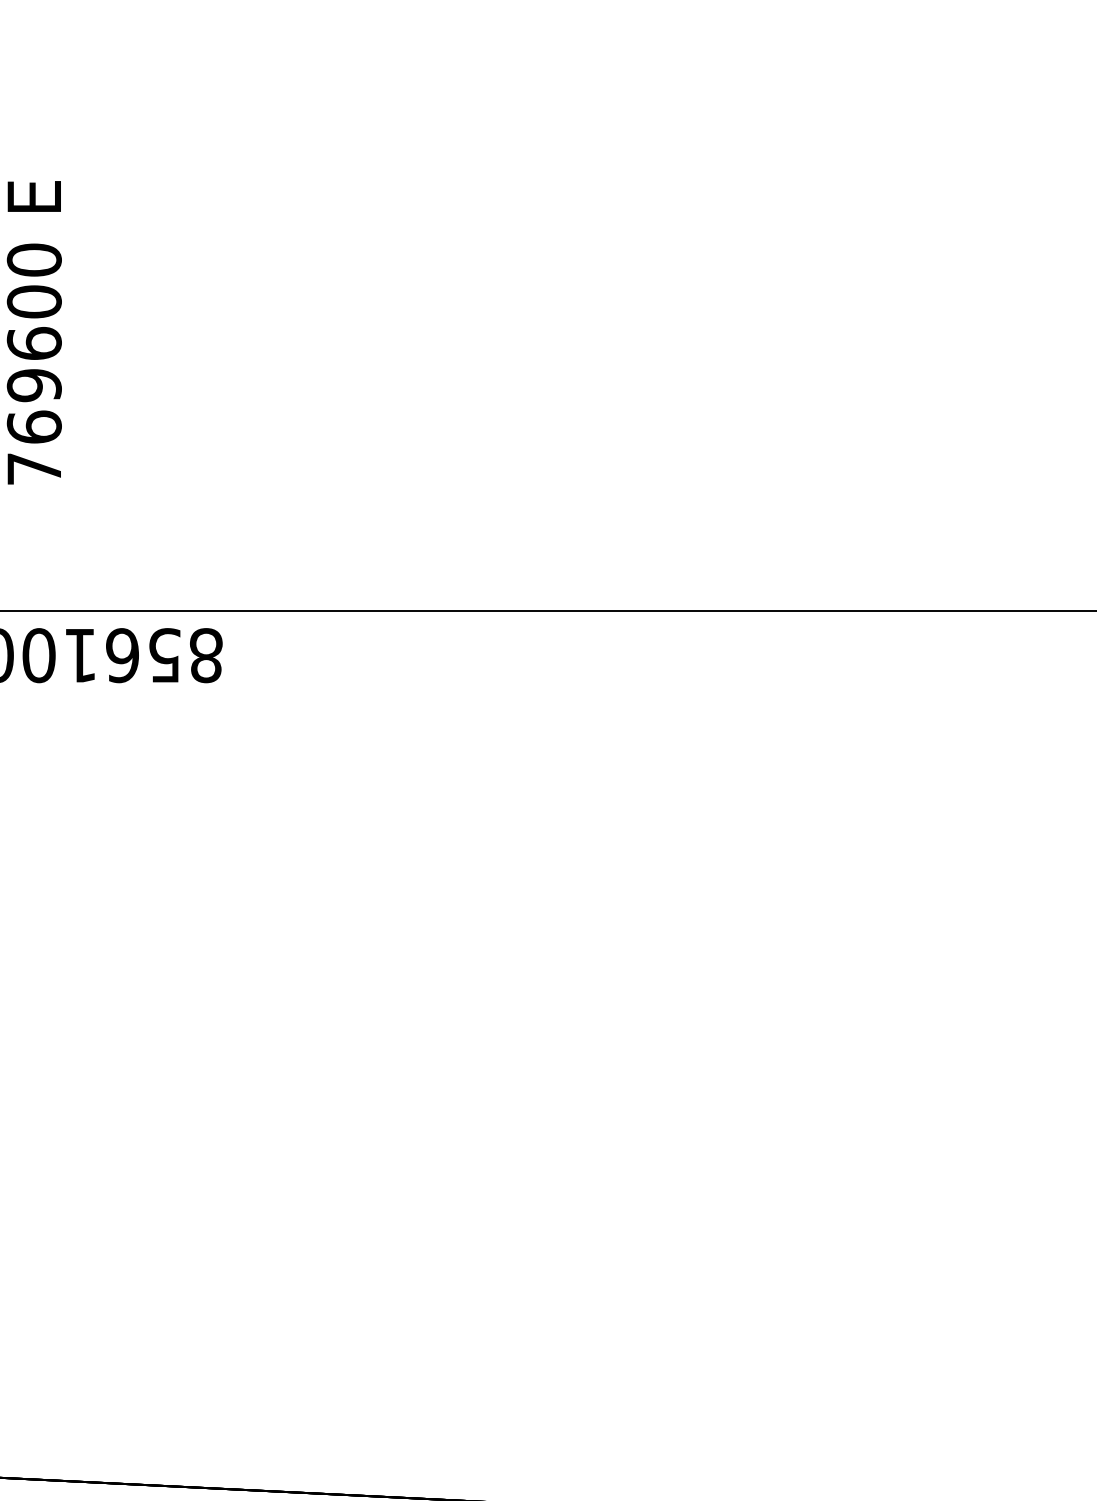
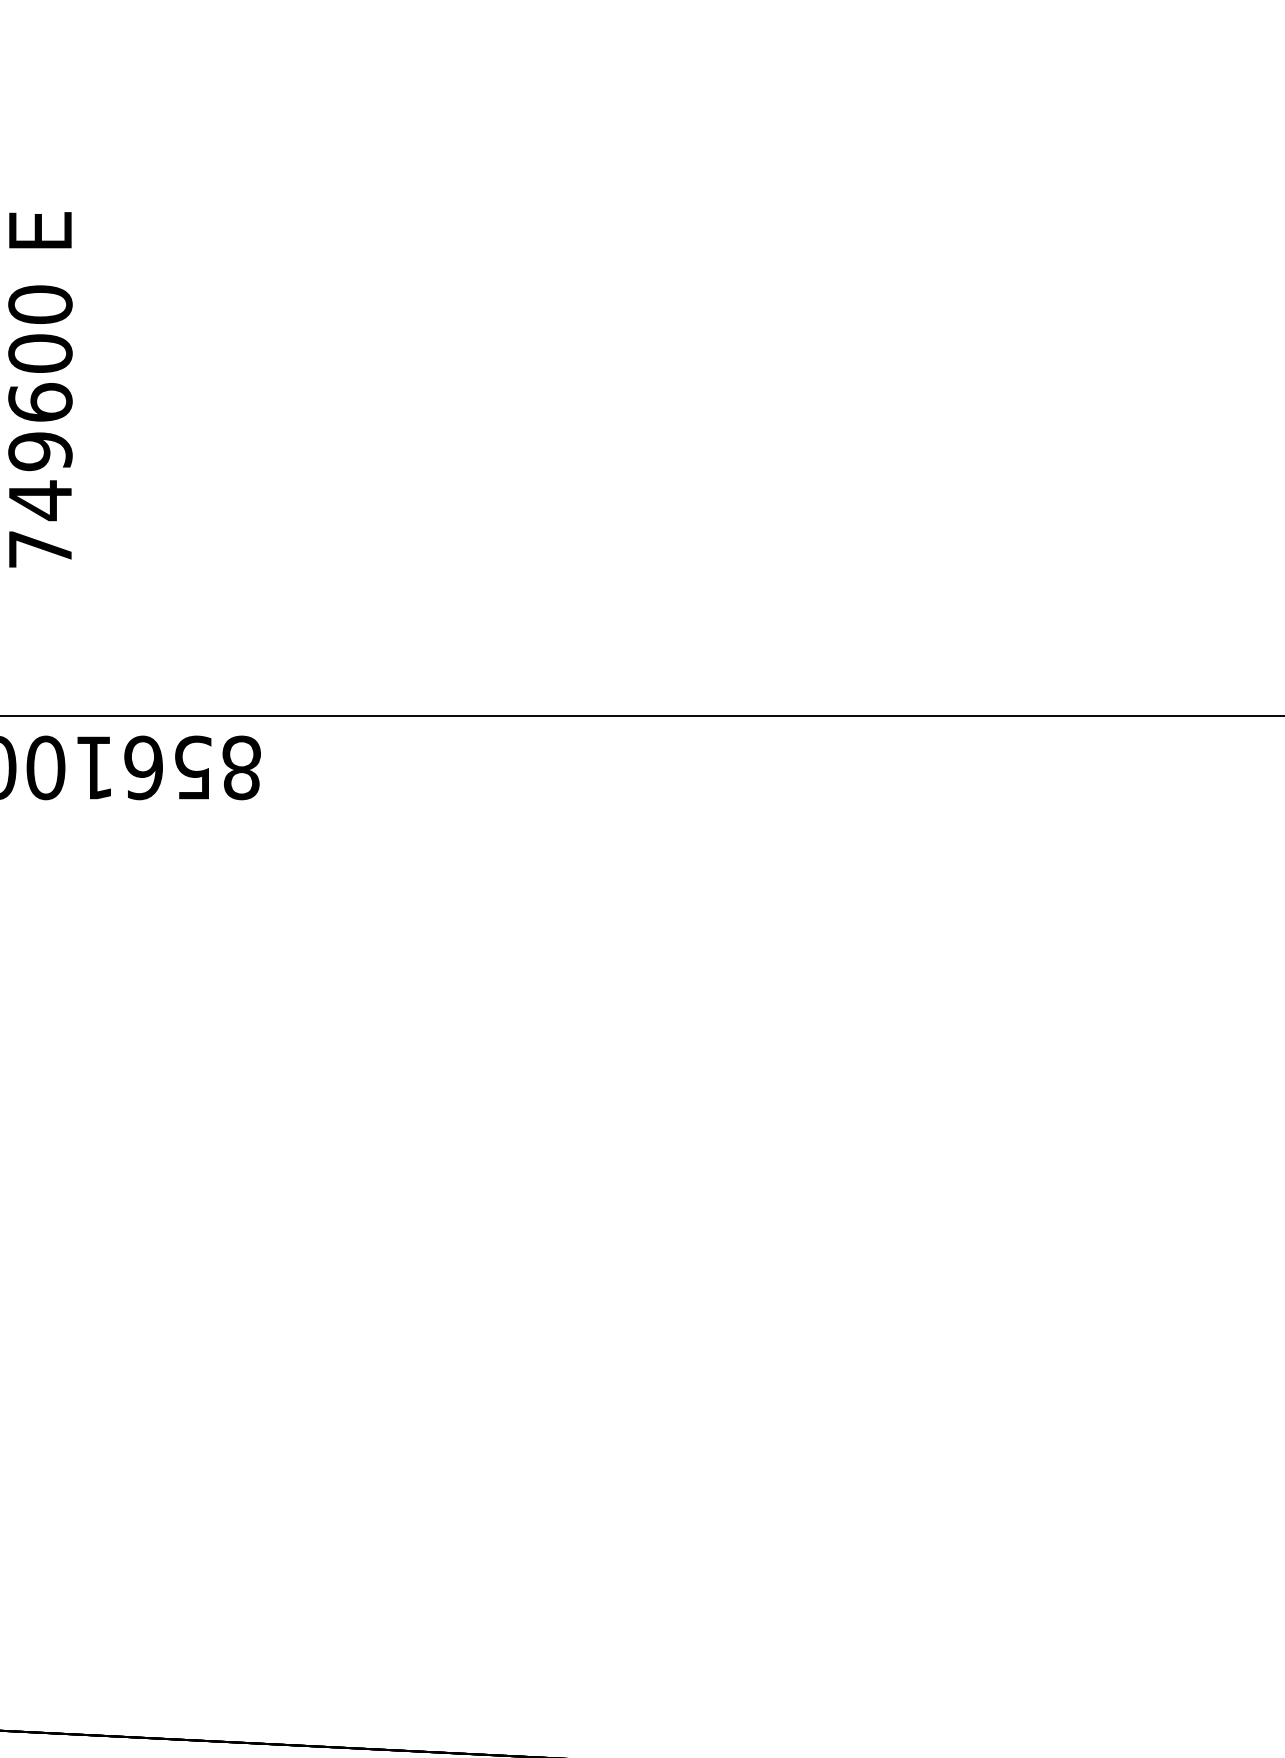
text: (34, 427) -> (40, 500), 769600 -> 749600

